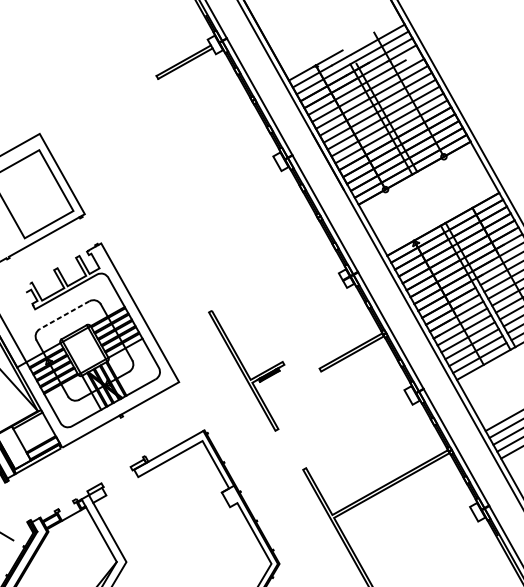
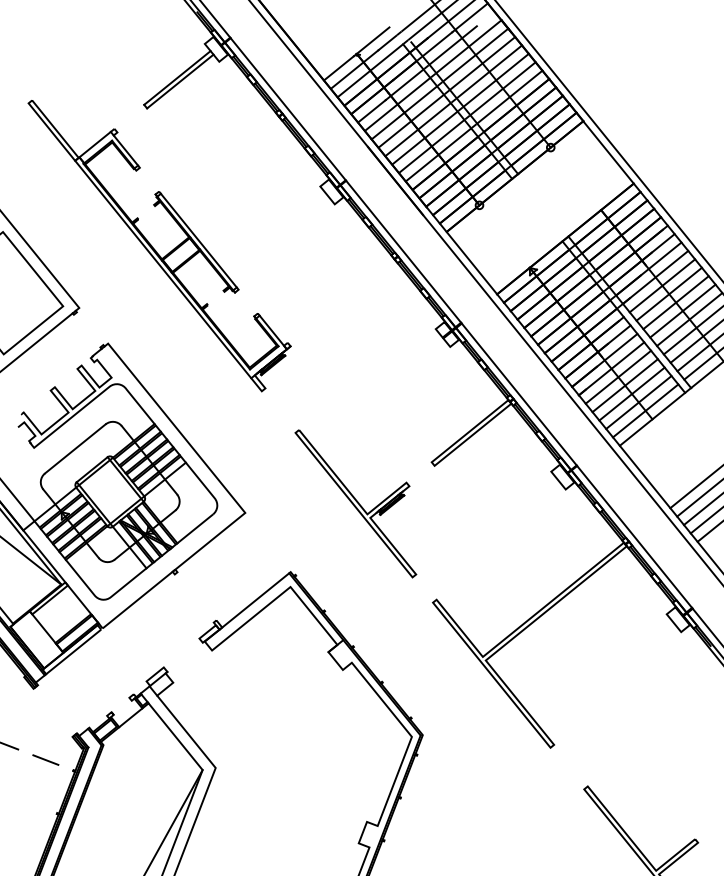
part: (150, 179) -> (159, 246), added
line: (64, 314) -> (75, 448), dashed -> solid
part: (243, 370) -> (355, 503), moved

